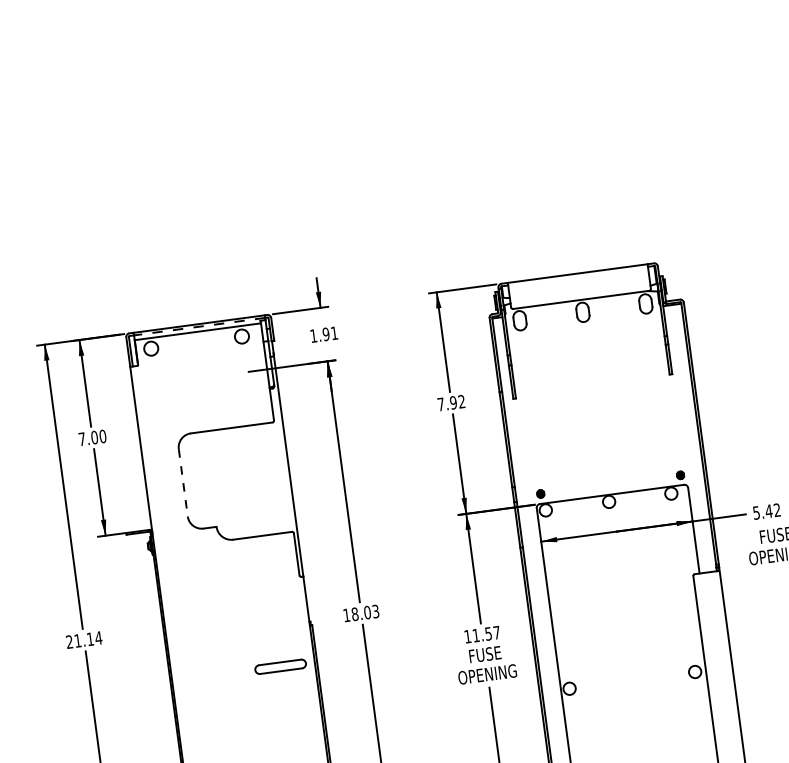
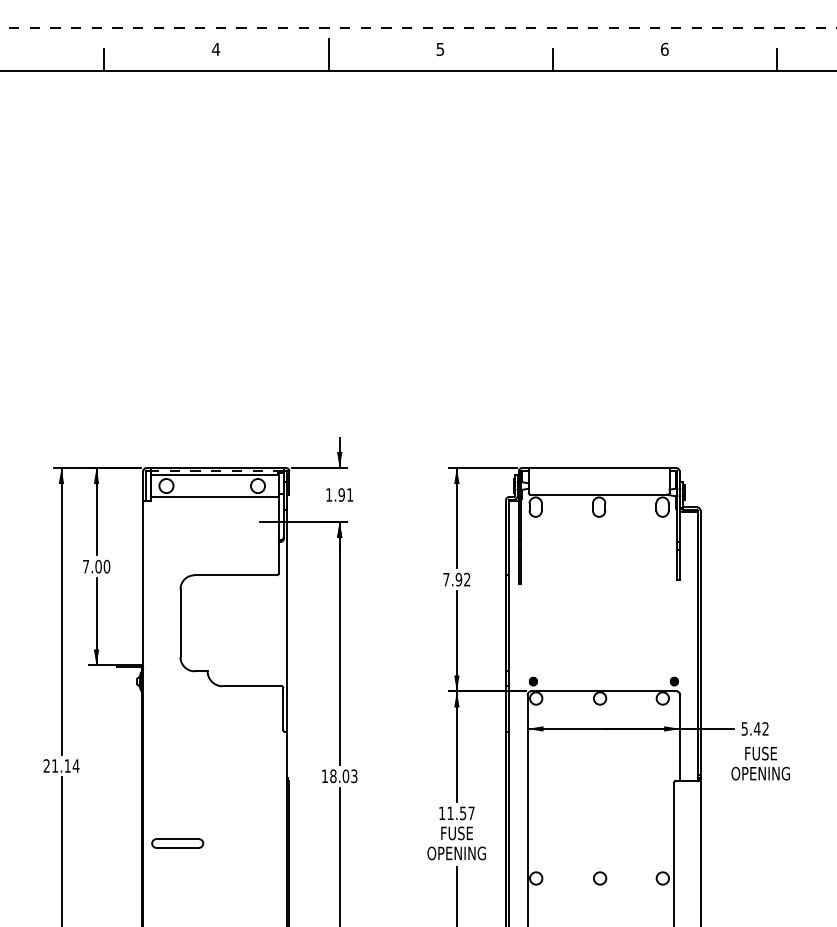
line: (200, 352) -> (214, 496), added
line: (183, 483) -> (180, 623), dashed -> solid
part: (280, 666) -> (177, 843), moved
circle: (633, 680) -> (600, 878), added

